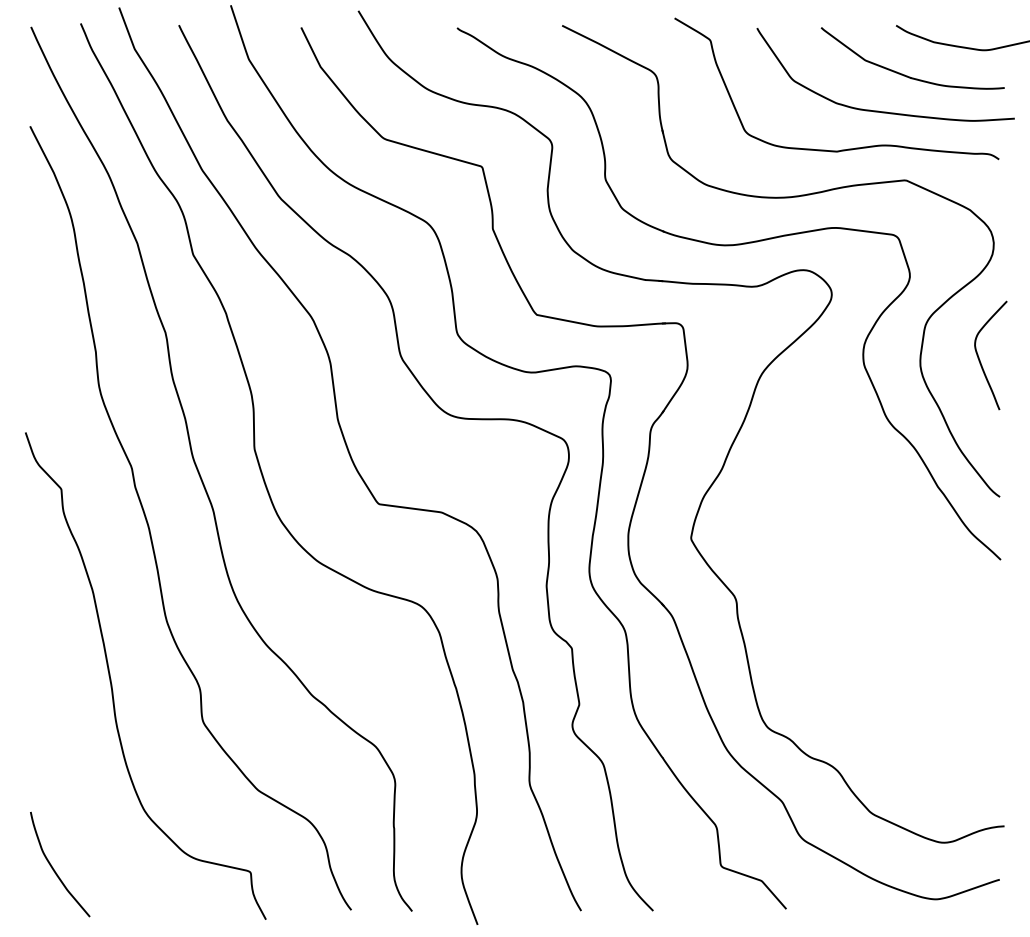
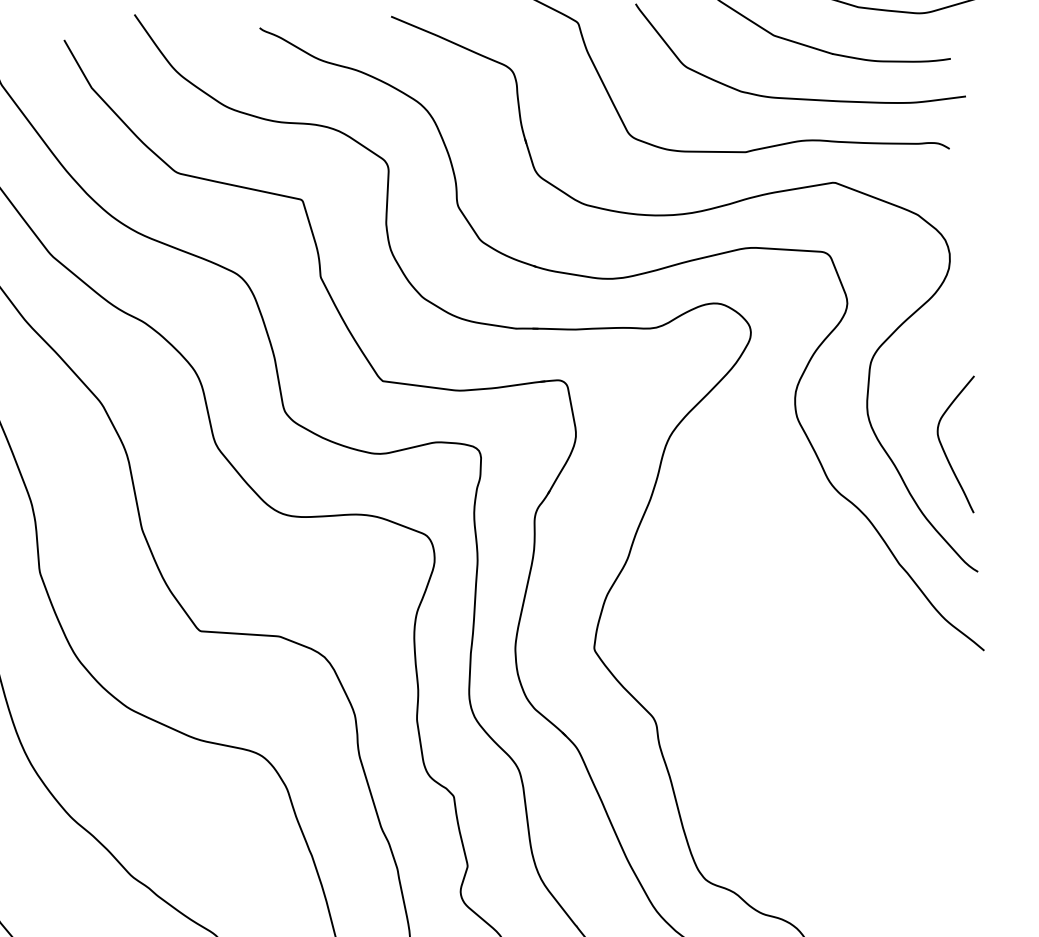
curve: (980, 359) -> (945, 451), moved

